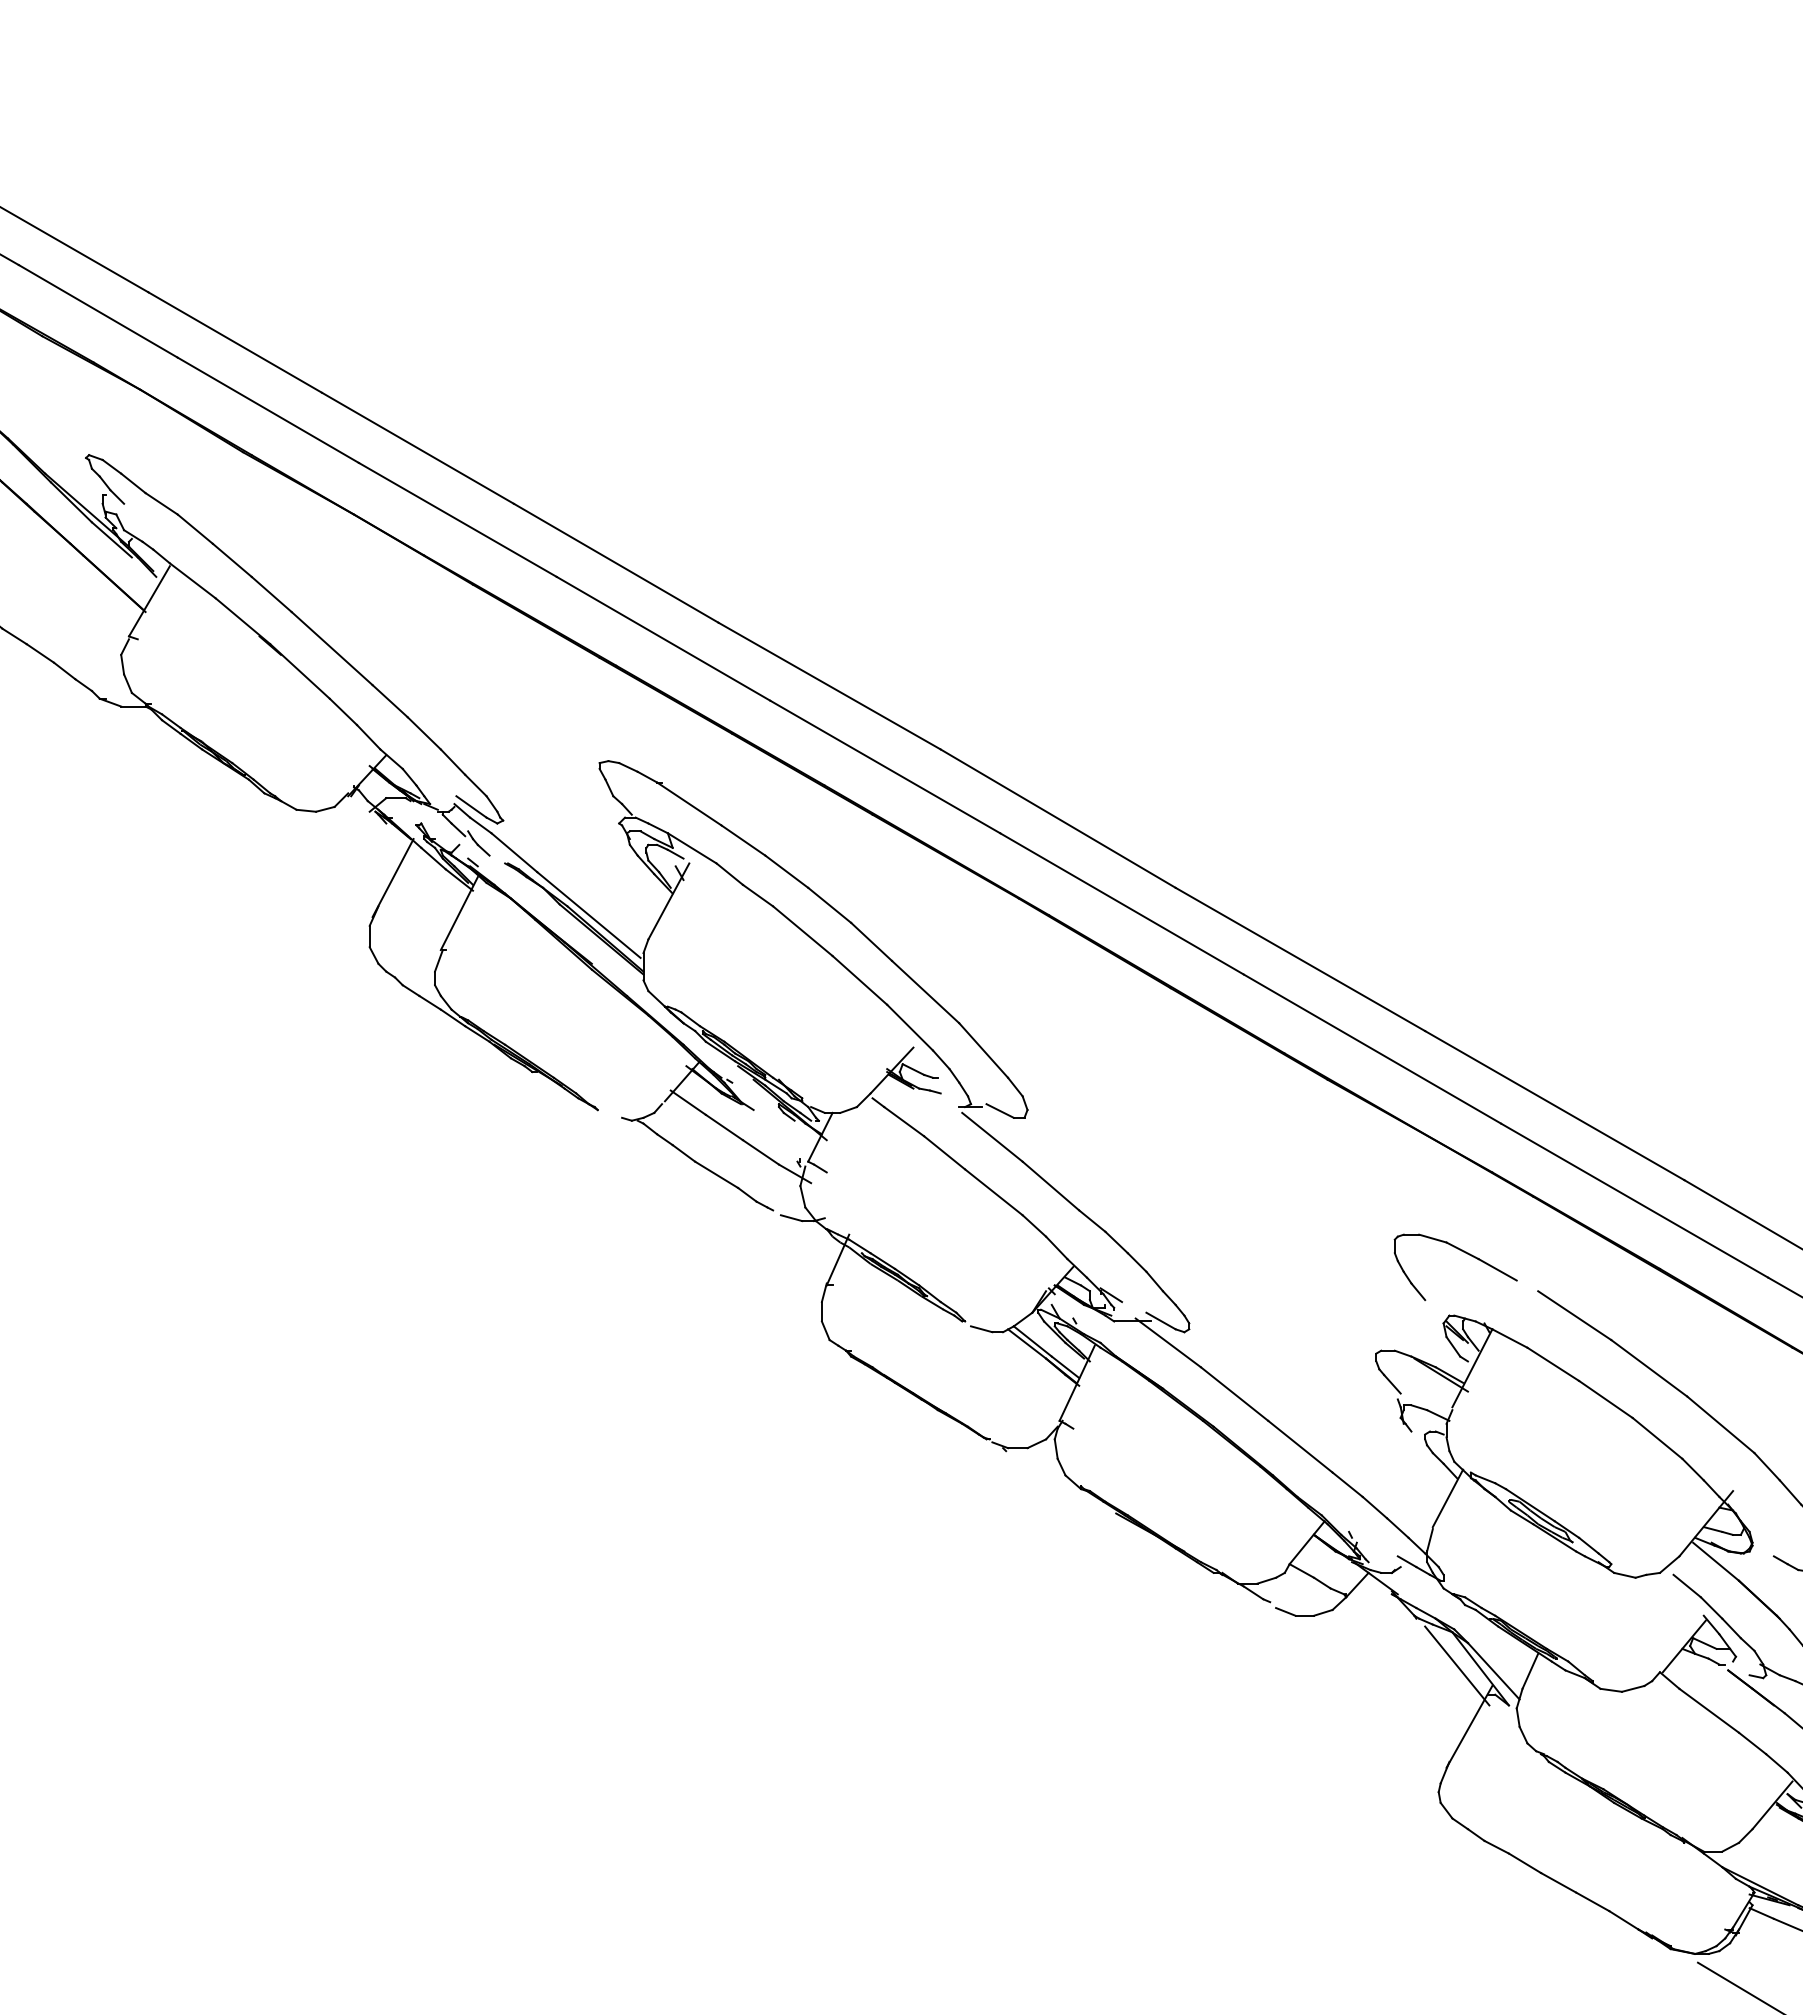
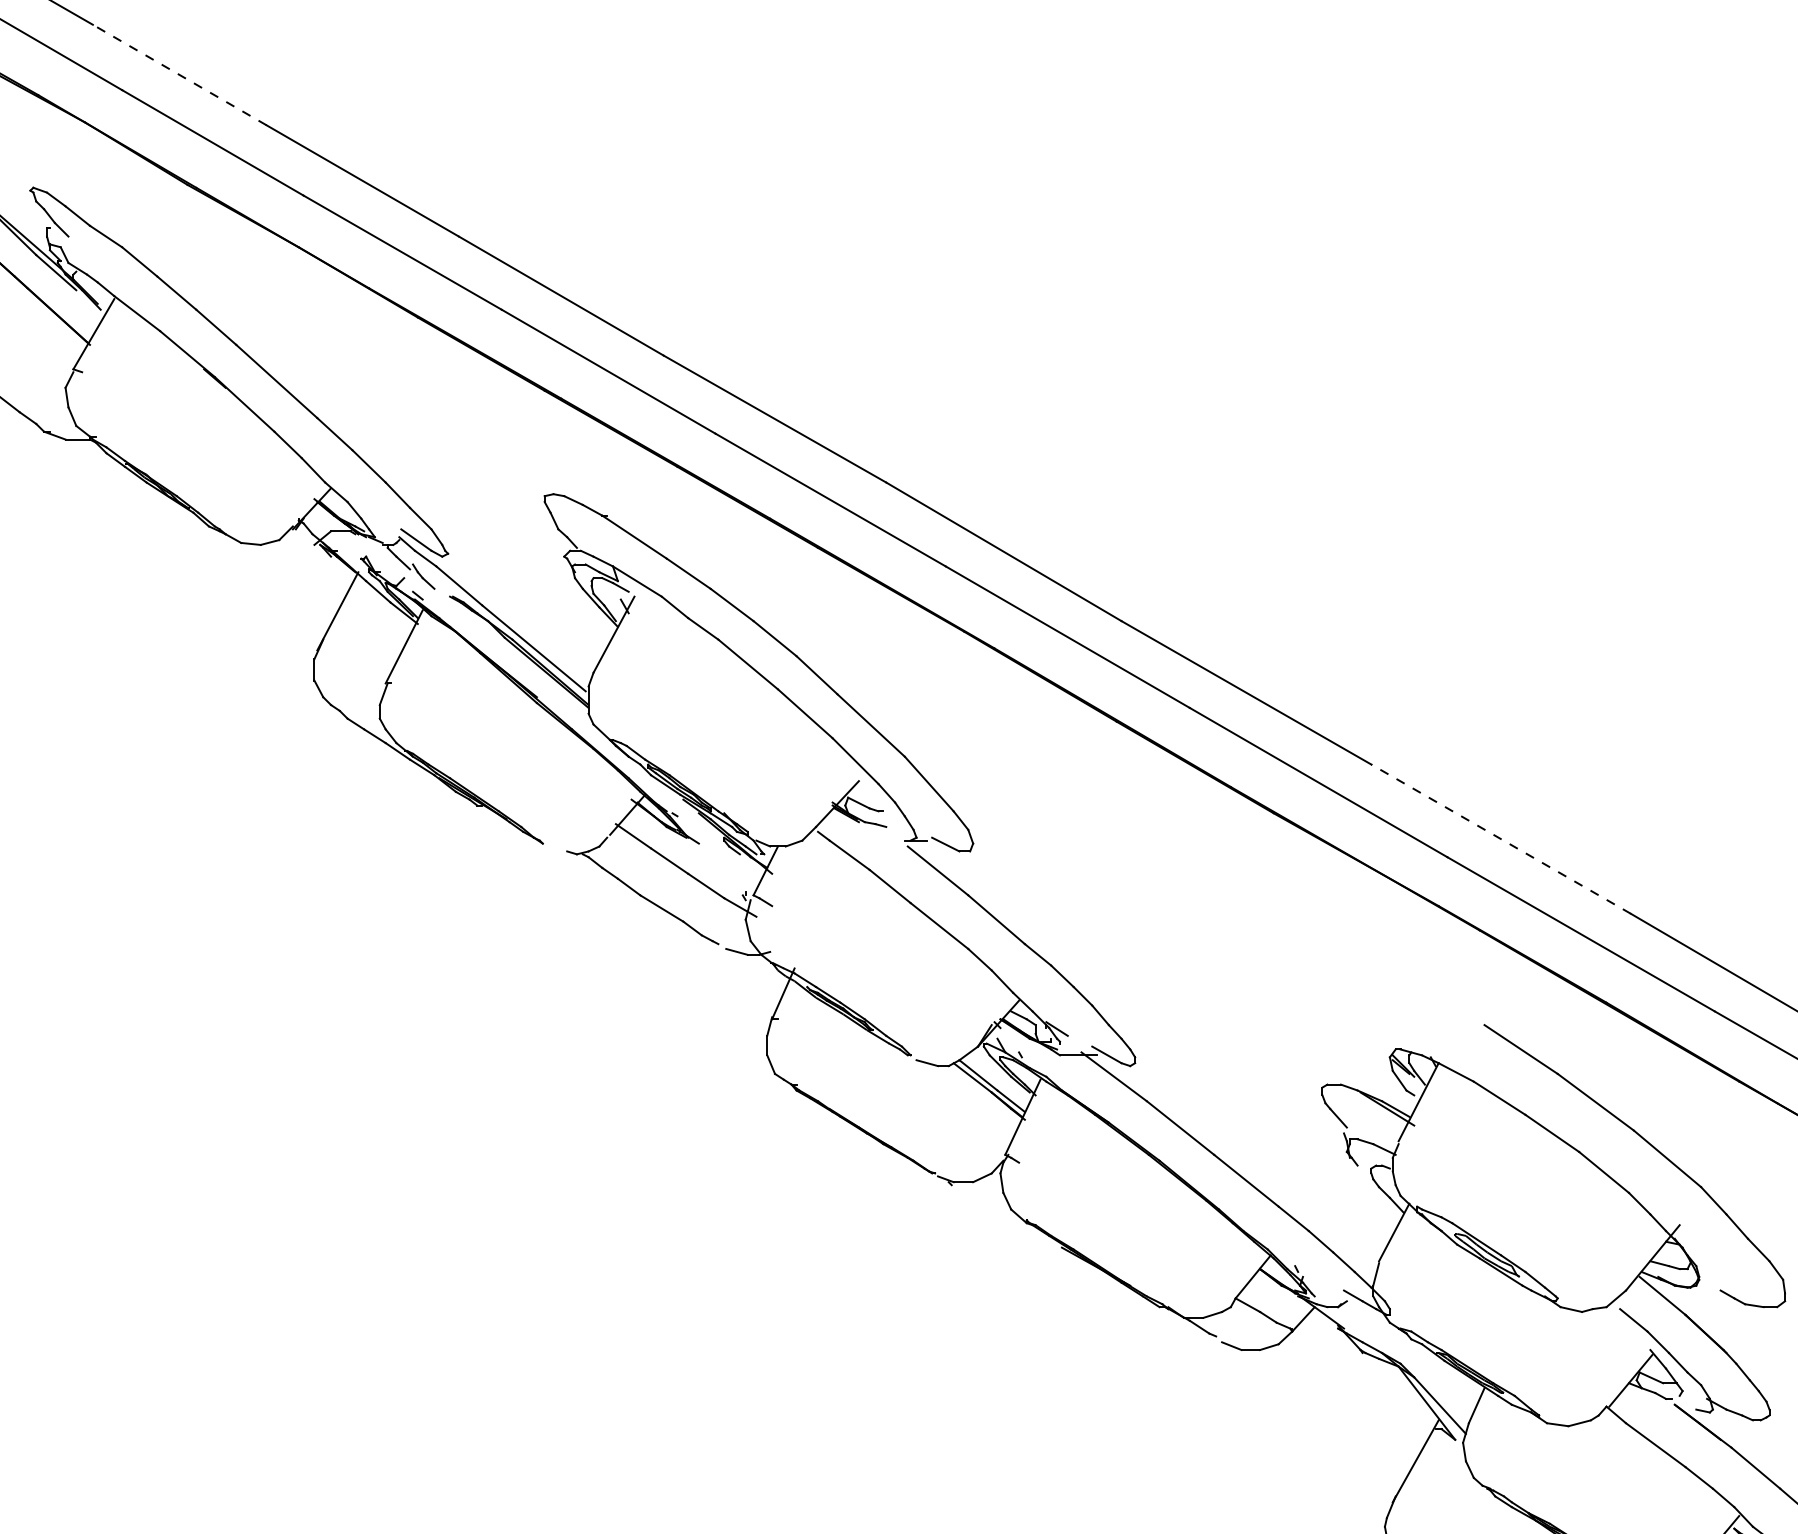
line: (234, 342) -> (179, 75), solid -> dashed
line: (1554, 1105) -> (1500, 839), solid -> dashed
part: (1463, 1252) -> (1409, 986), removed
line: (1457, 1665) -> (1403, 1399), removed

